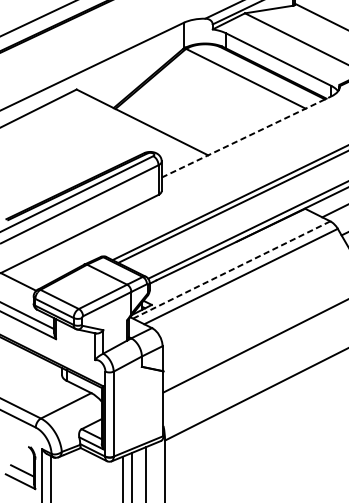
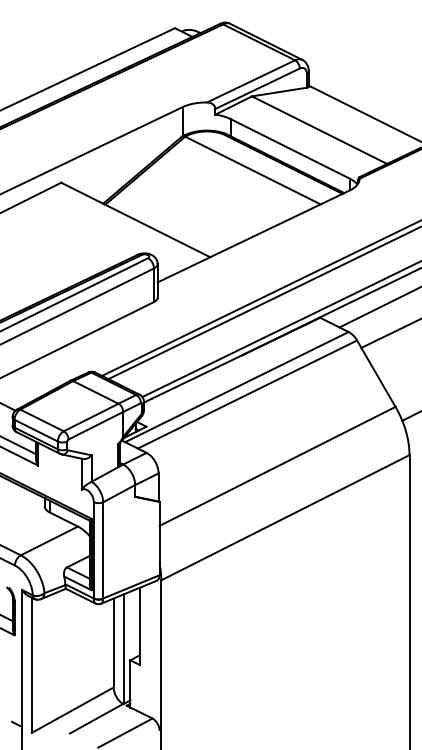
line: (247, 137) -> (254, 236), dashed -> solid
line: (231, 270) -> (236, 387), dashed -> solid

